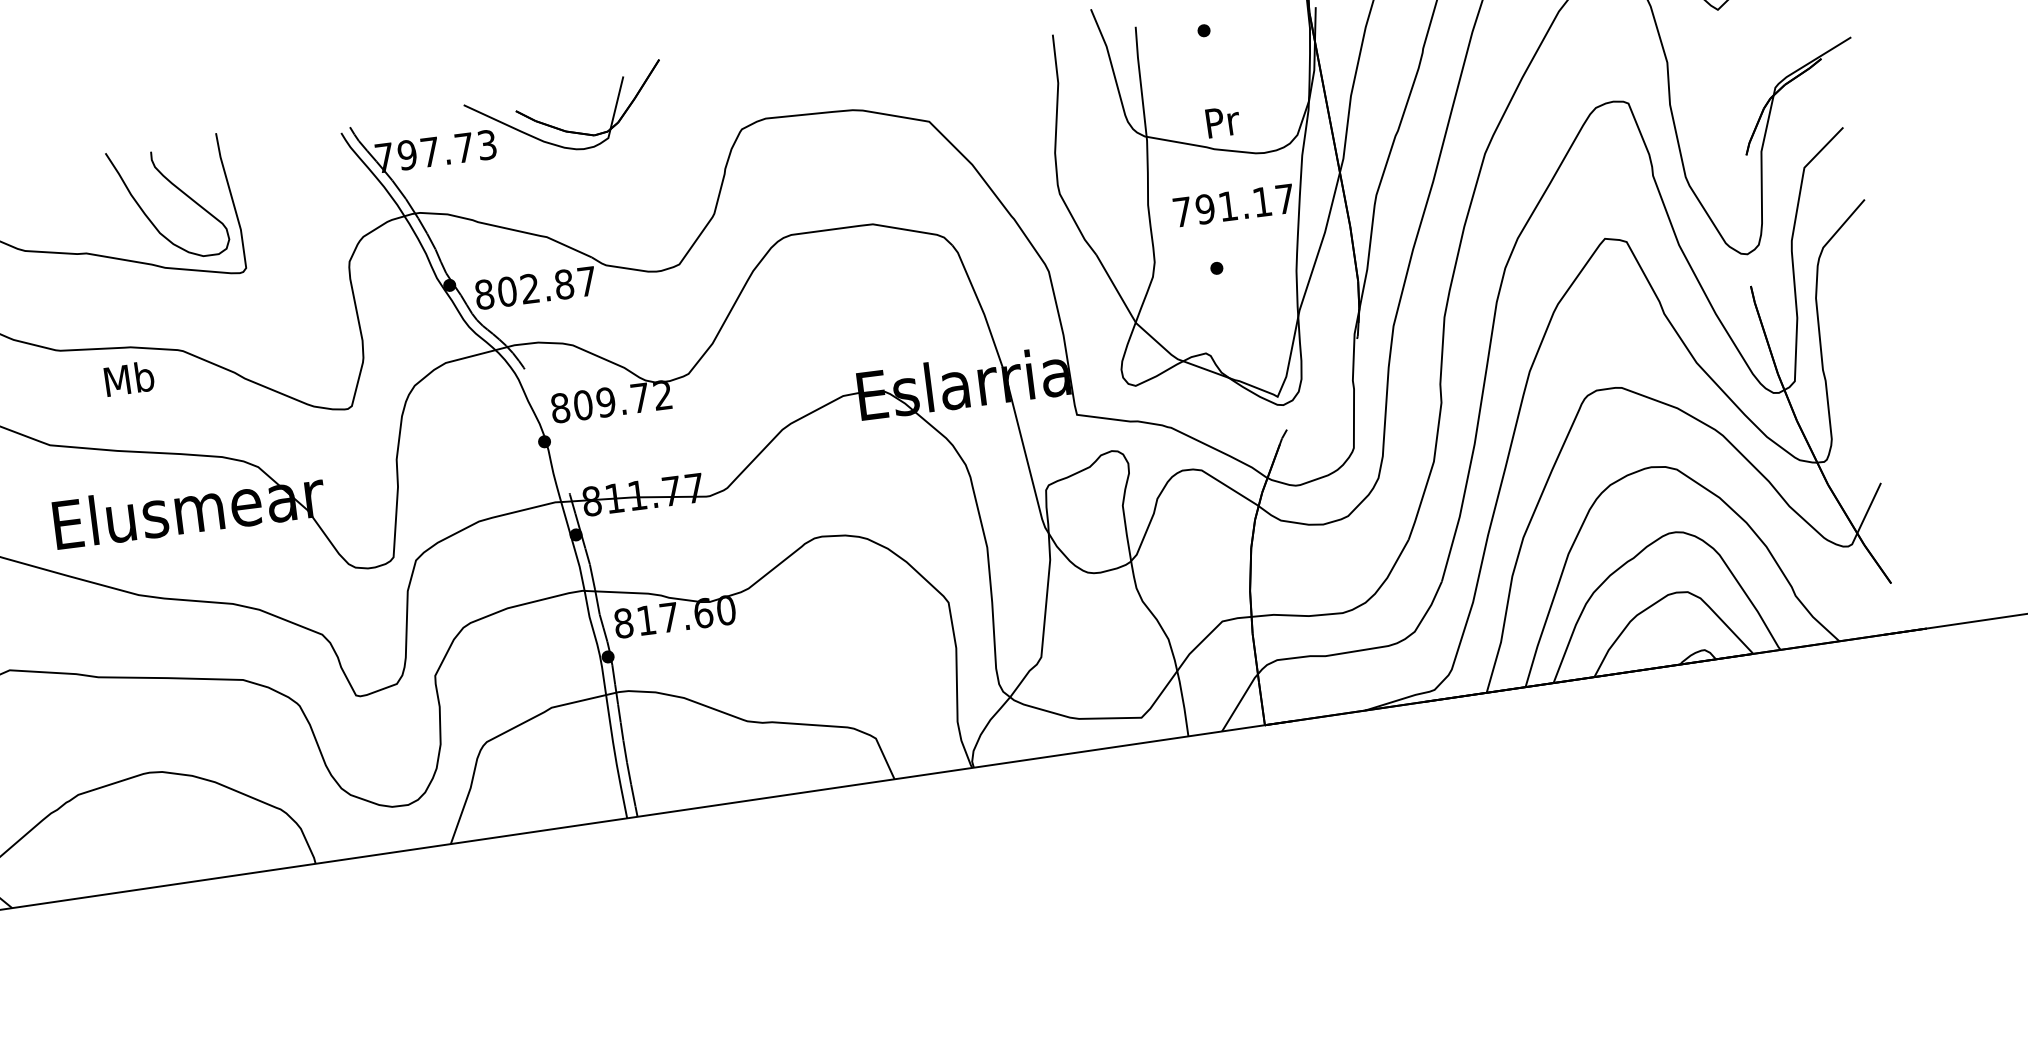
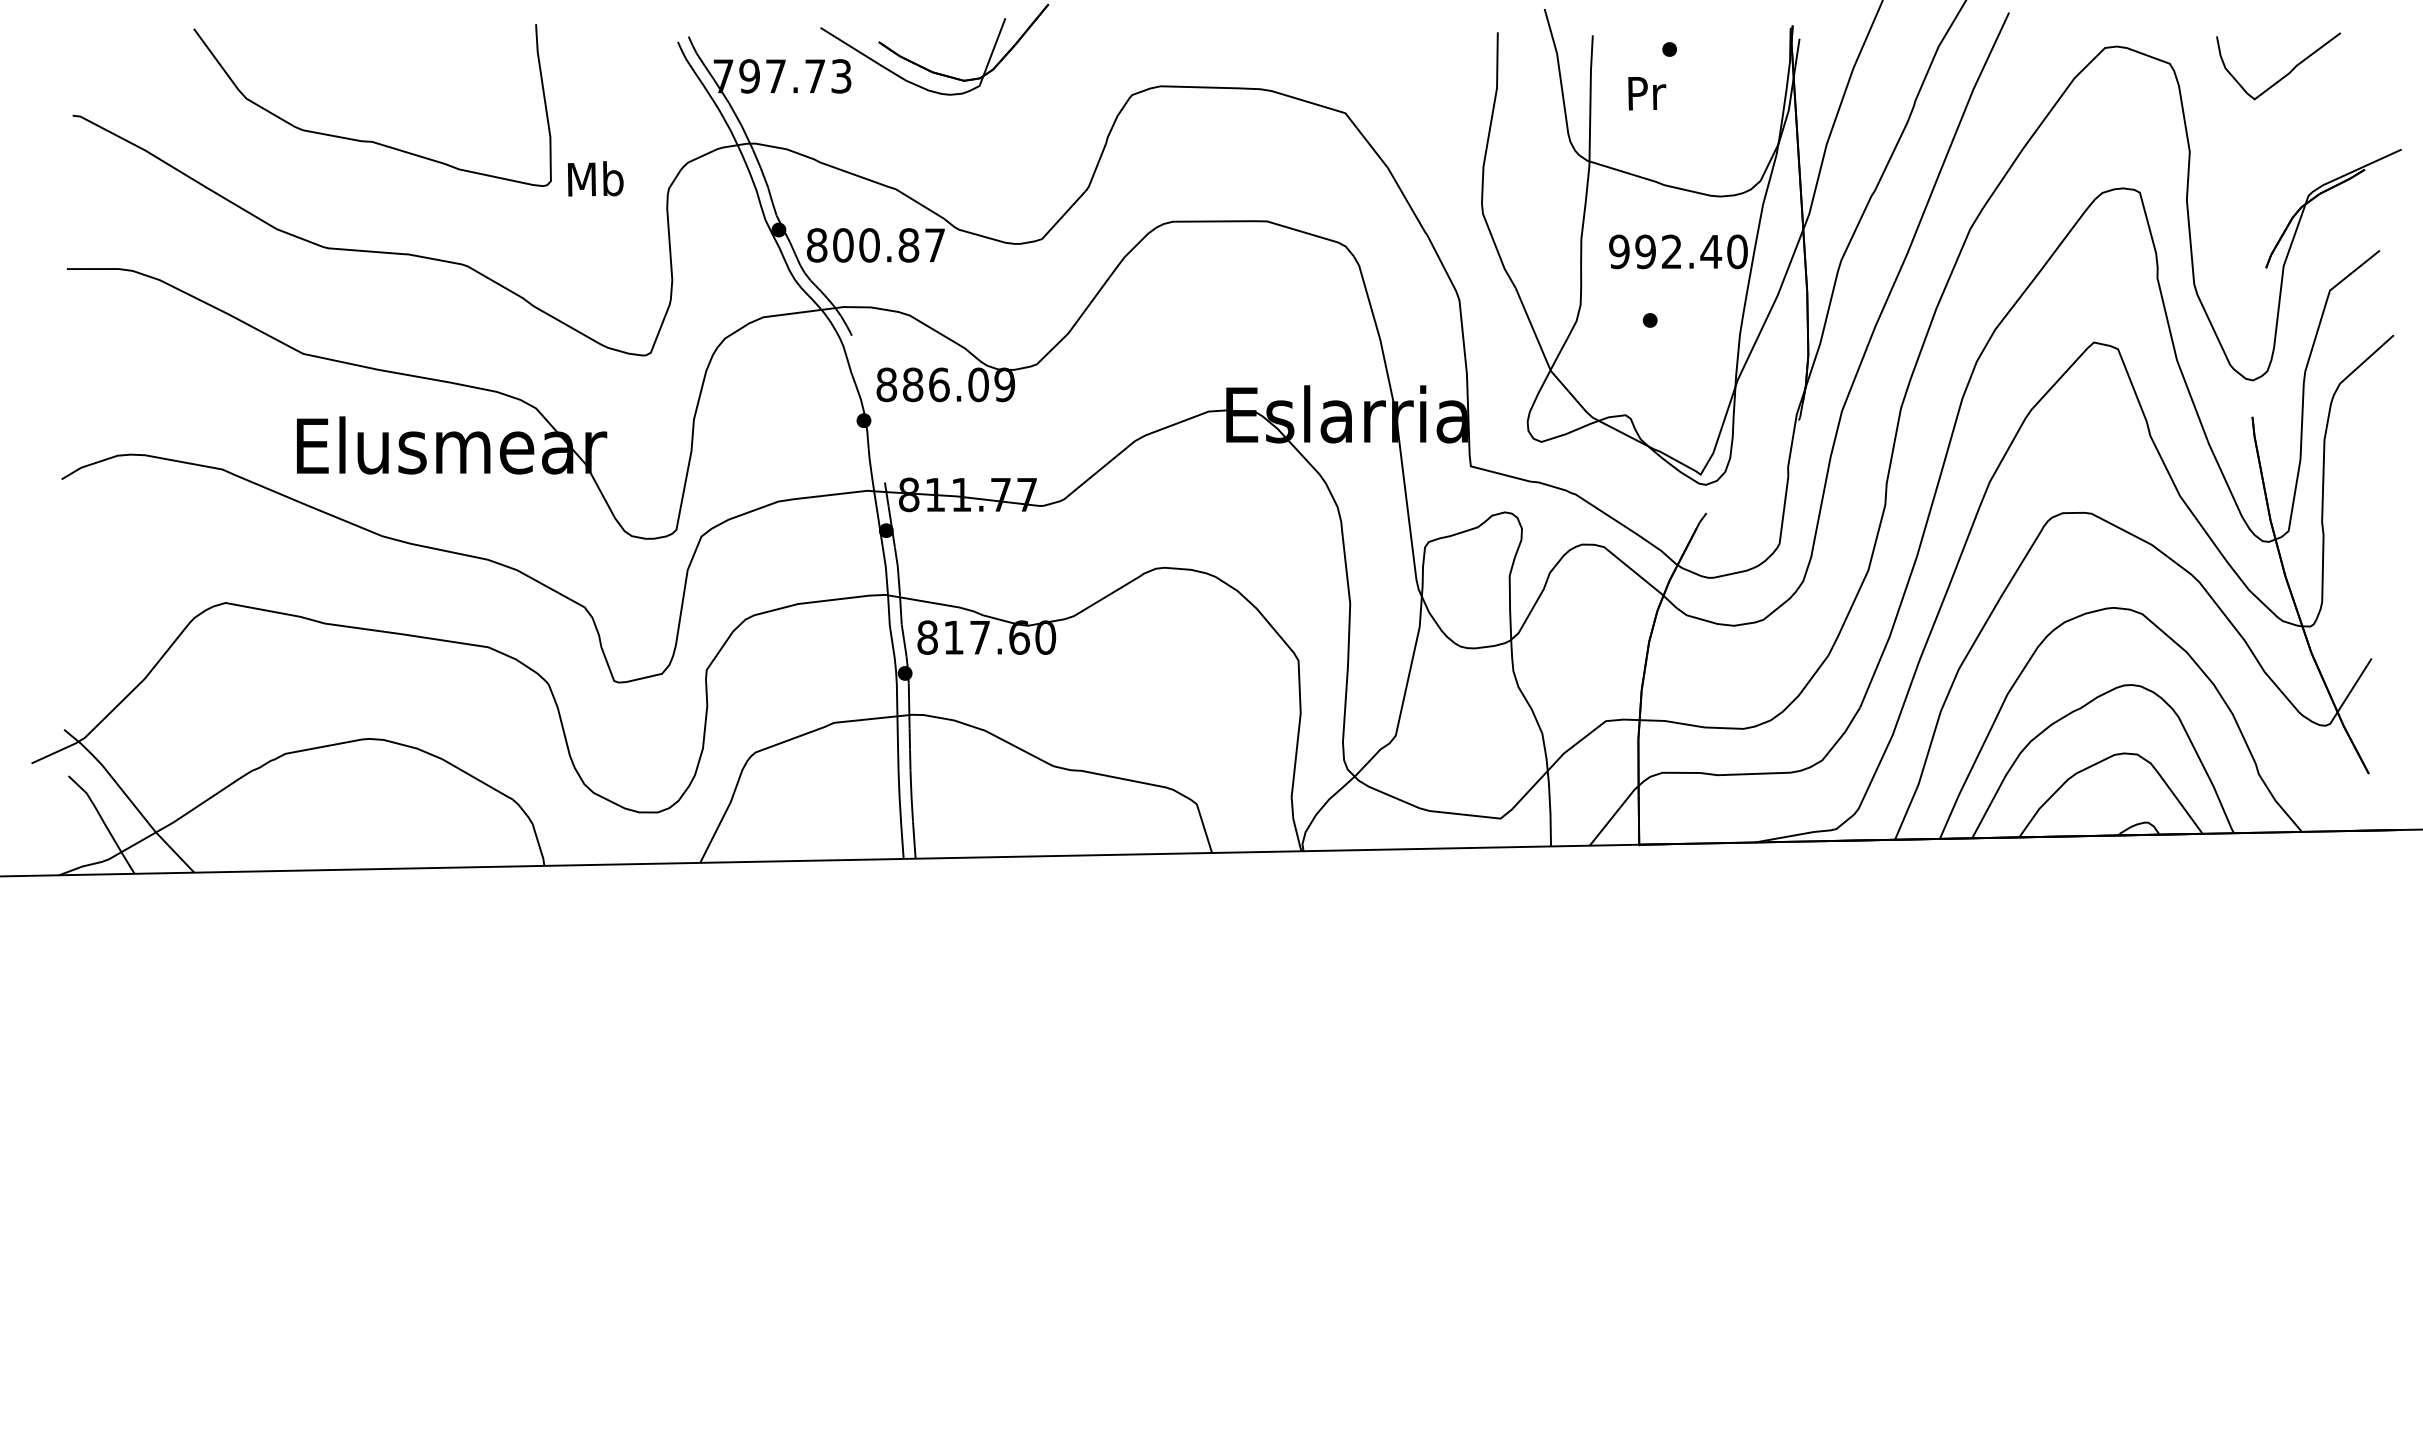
text: (1223, 121) -> (1647, 93), moved
curve: (181, 192) -> (488, 86), removed
text: (1233, 205) -> (1678, 251), 791.17 -> 992.40
text: (530, 288) -> (869, 245), 802.87 -> 800.87
text: (129, 378) -> (595, 178), moved
text: (622, 399) -> (958, 384), 809.72 -> 886.09

